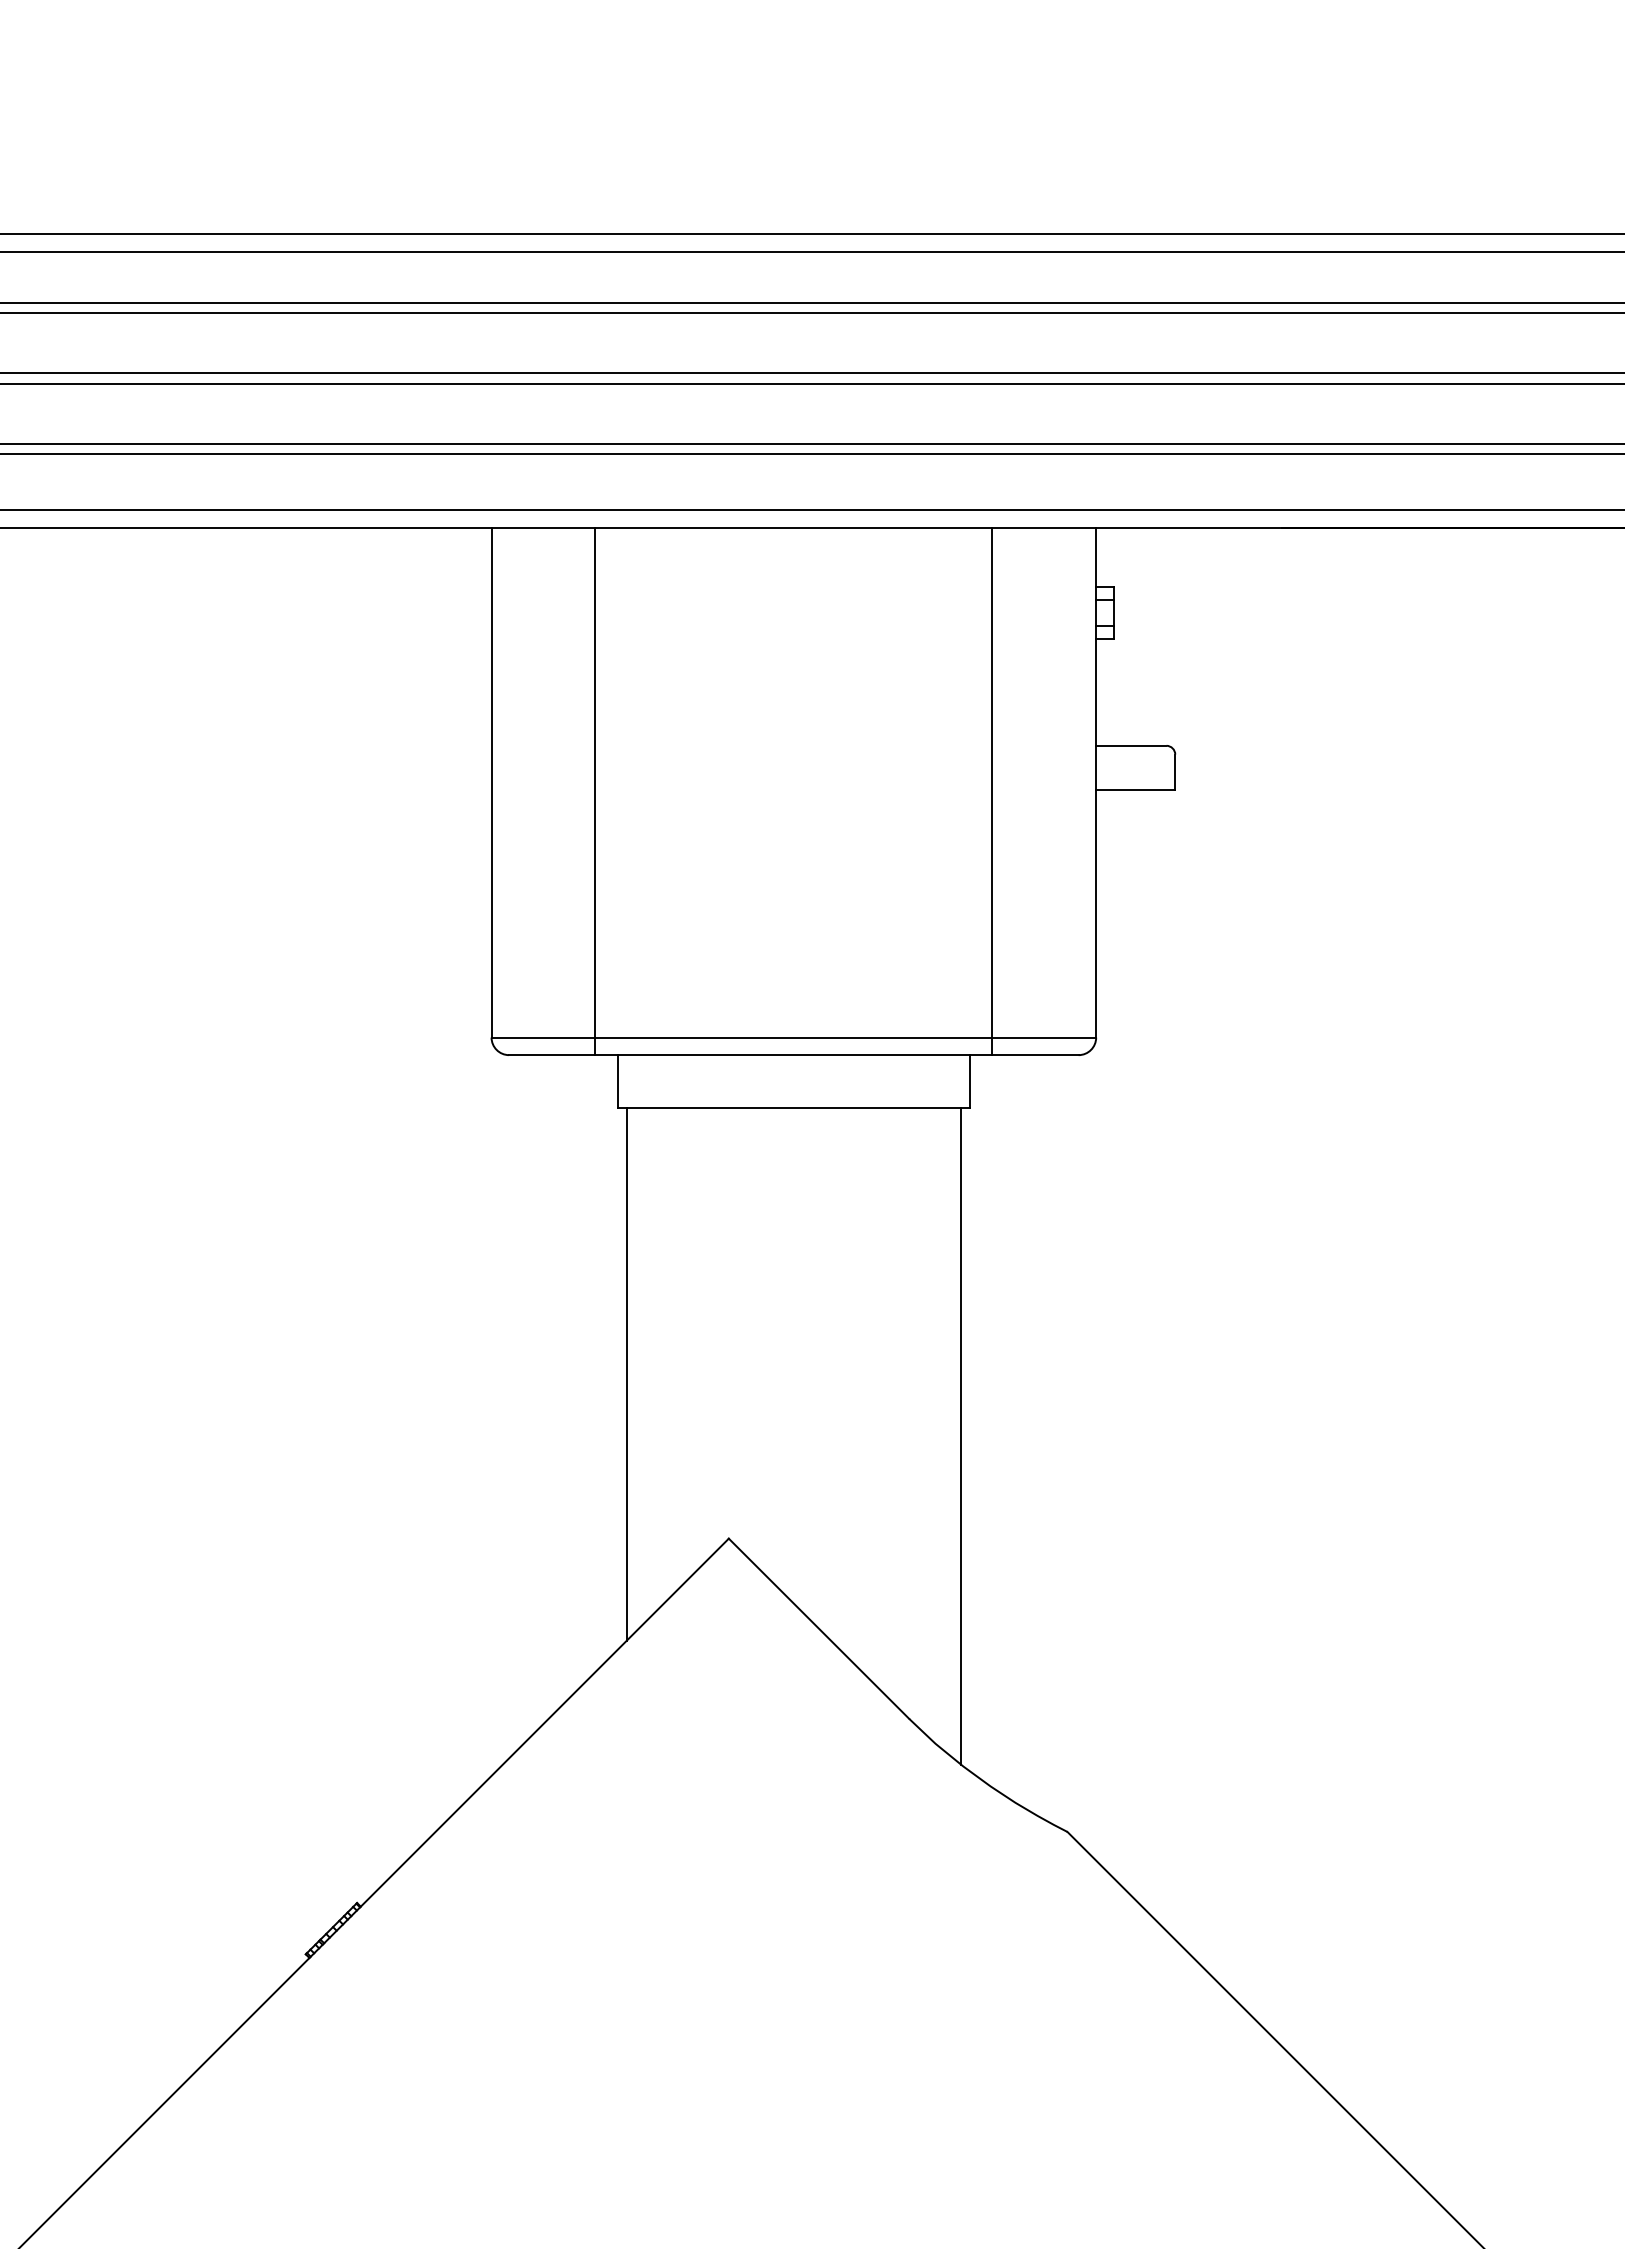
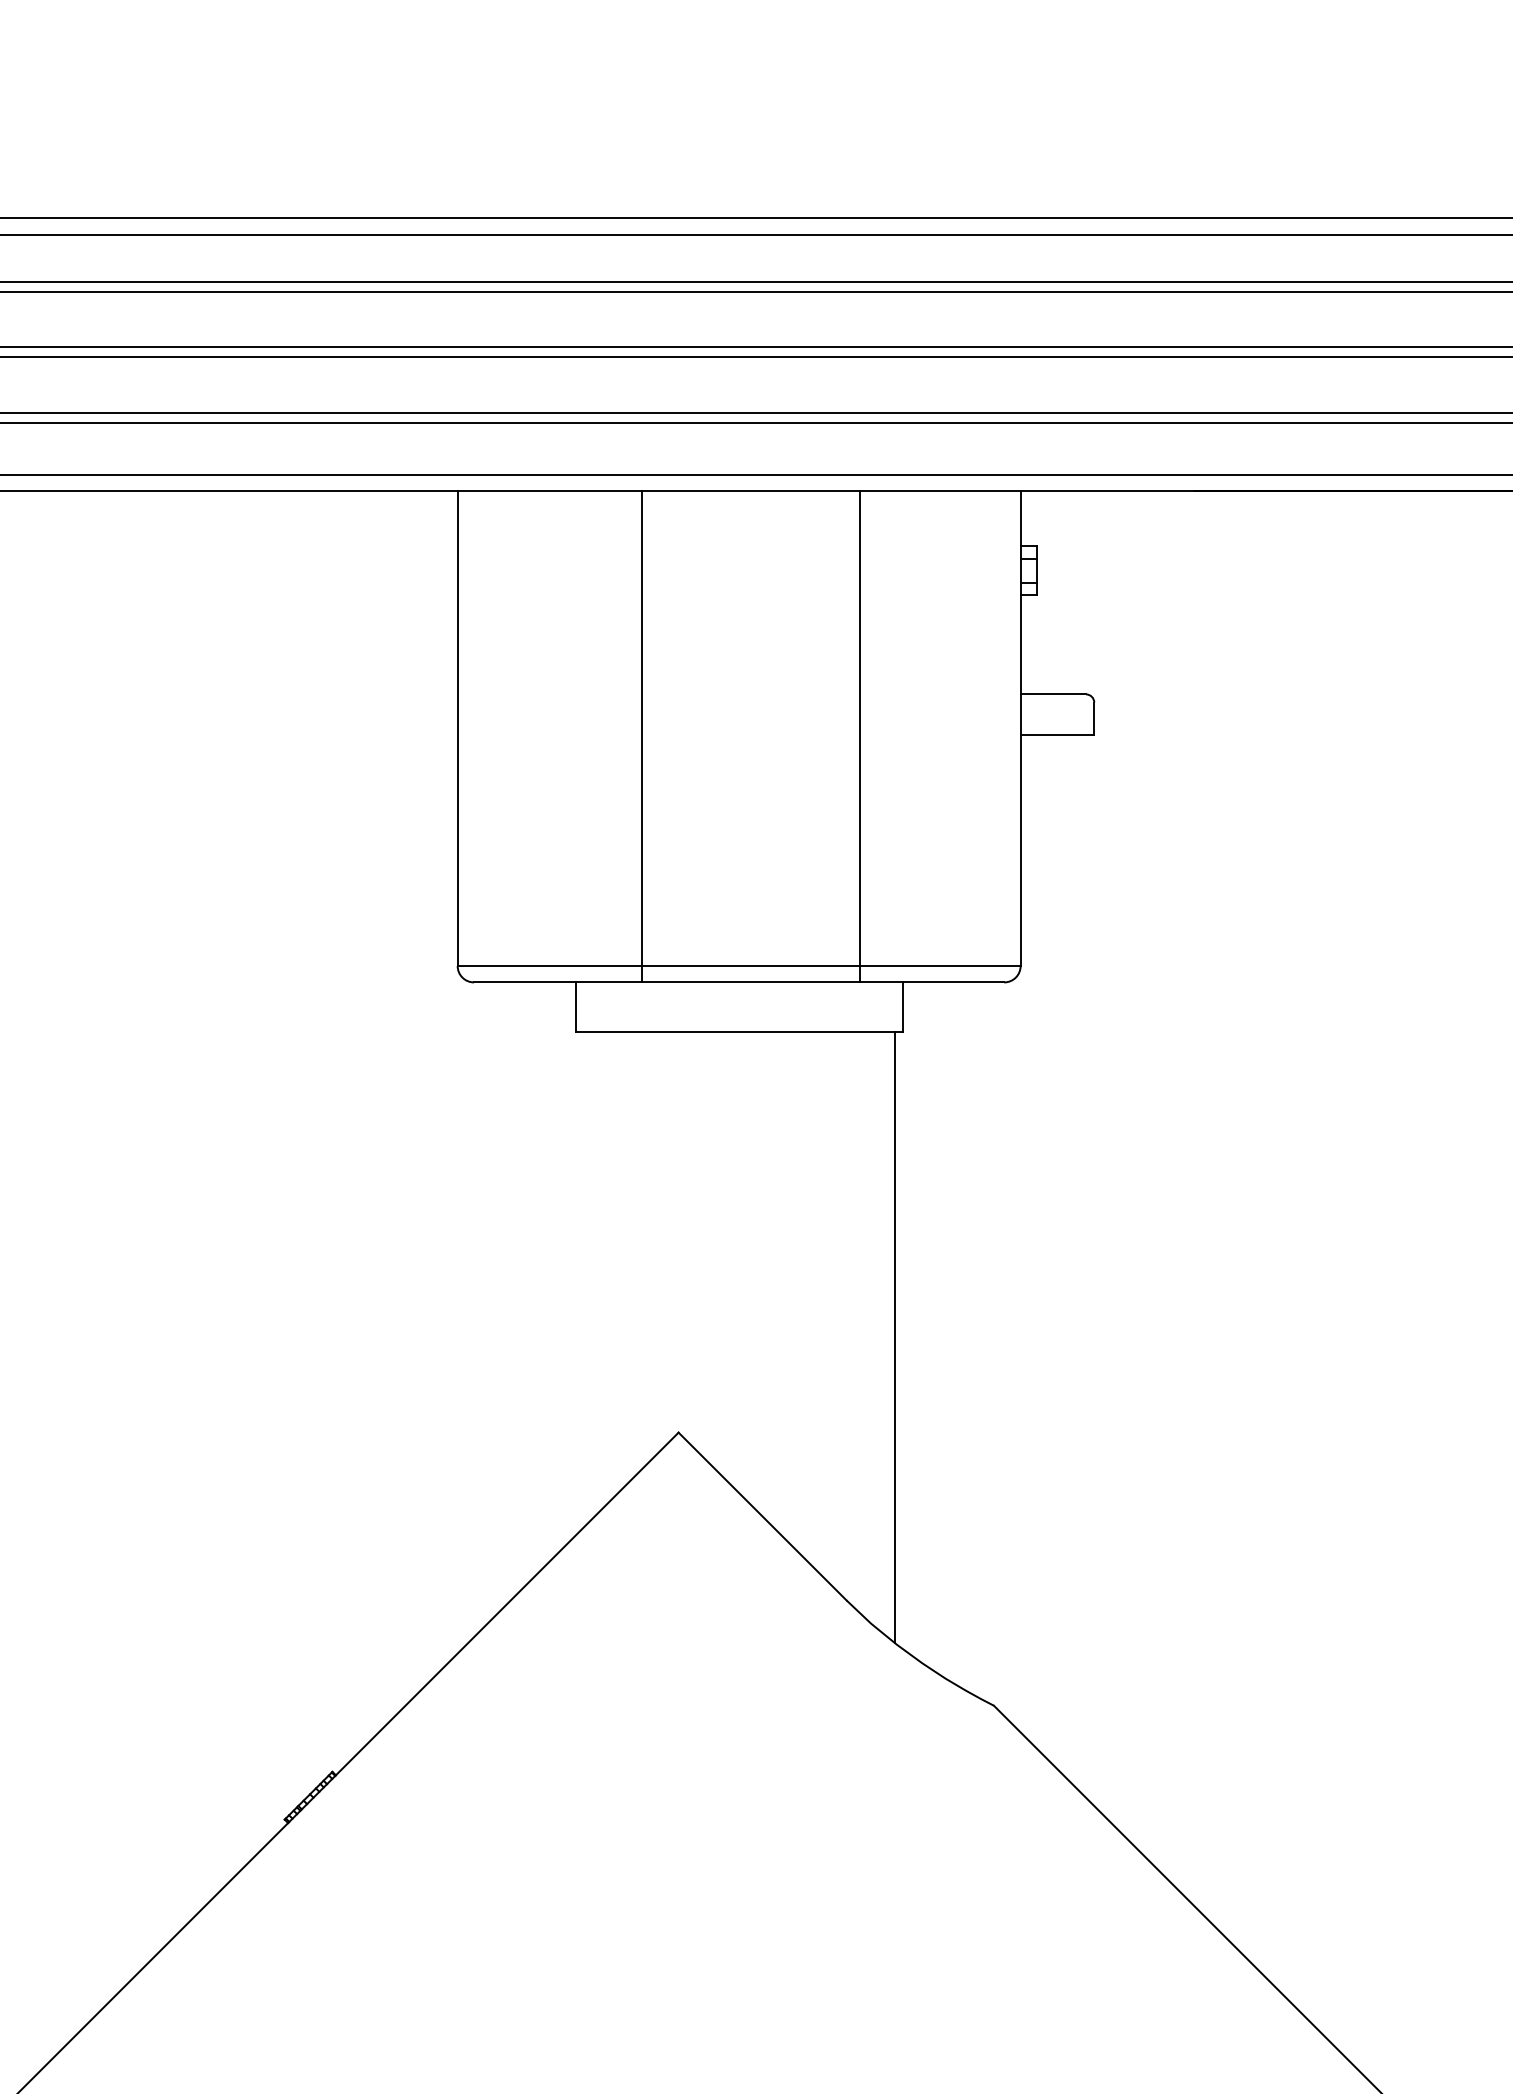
line: (595, 791) -> (641, 736), moved
line: (992, 791) -> (859, 736), moved
line: (626, 1373) -> (583, 1278), removed

